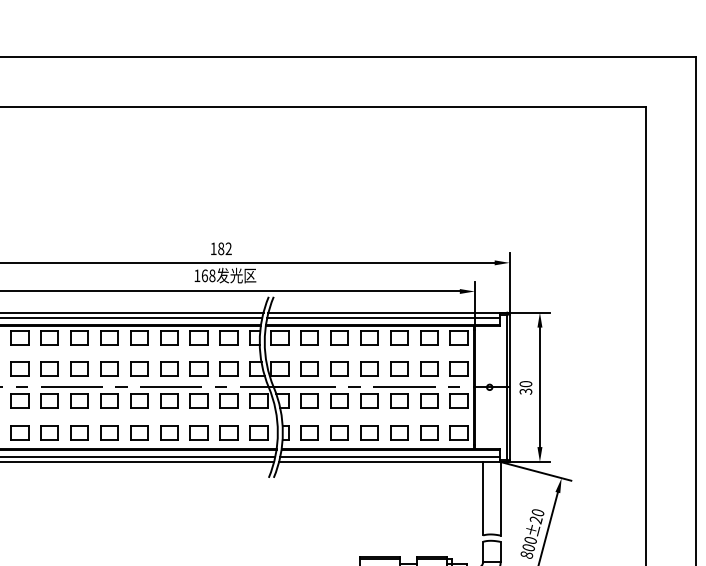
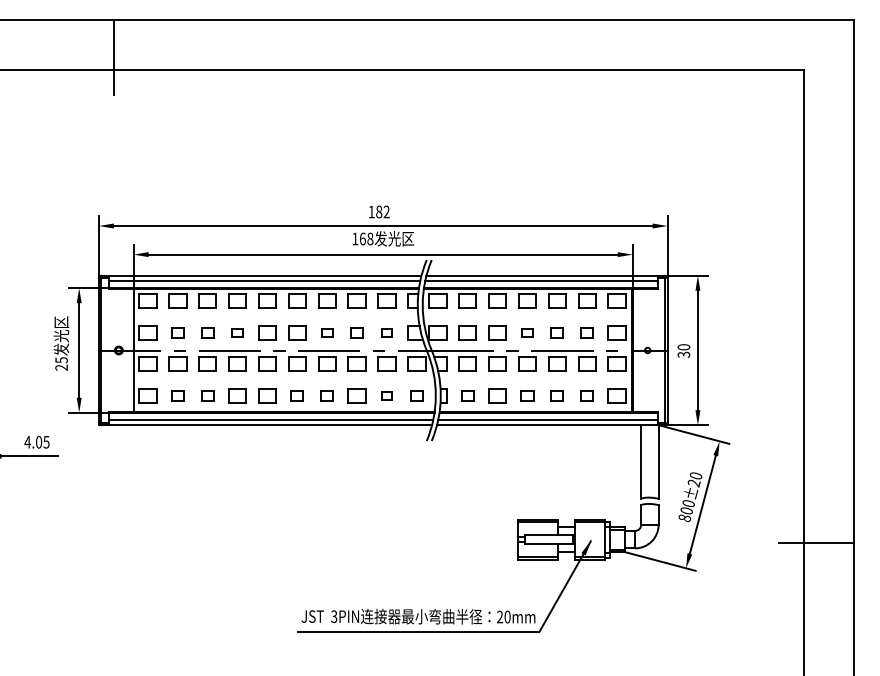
part: (19, 369) -> (177, 332), size x0.7
part: (49, 369) -> (207, 332), size x0.7
part: (79, 369) -> (237, 332), size x0.6
part: (169, 369) -> (327, 332), size x0.6
part: (198, 369) -> (356, 332), size x0.7
part: (228, 369) -> (386, 332), size x0.6
part: (369, 369) -> (527, 332), size x0.6
part: (399, 369) -> (557, 332), size x0.7
part: (429, 369) -> (587, 332), size x0.7
part: (19, 432) -> (177, 395), size x0.7
part: (49, 432) -> (207, 395), size x0.7
part: (139, 432) -> (297, 395), size x0.7
part: (169, 432) -> (327, 395), size x0.7
part: (228, 432) -> (386, 395), size x0.6
part: (258, 432) -> (416, 395), size x0.7
part: (309, 432) -> (467, 395), size x0.7
part: (369, 432) -> (527, 395), size x0.7
part: (399, 432) -> (557, 395), size x0.7
part: (429, 432) -> (587, 395), size x0.7

